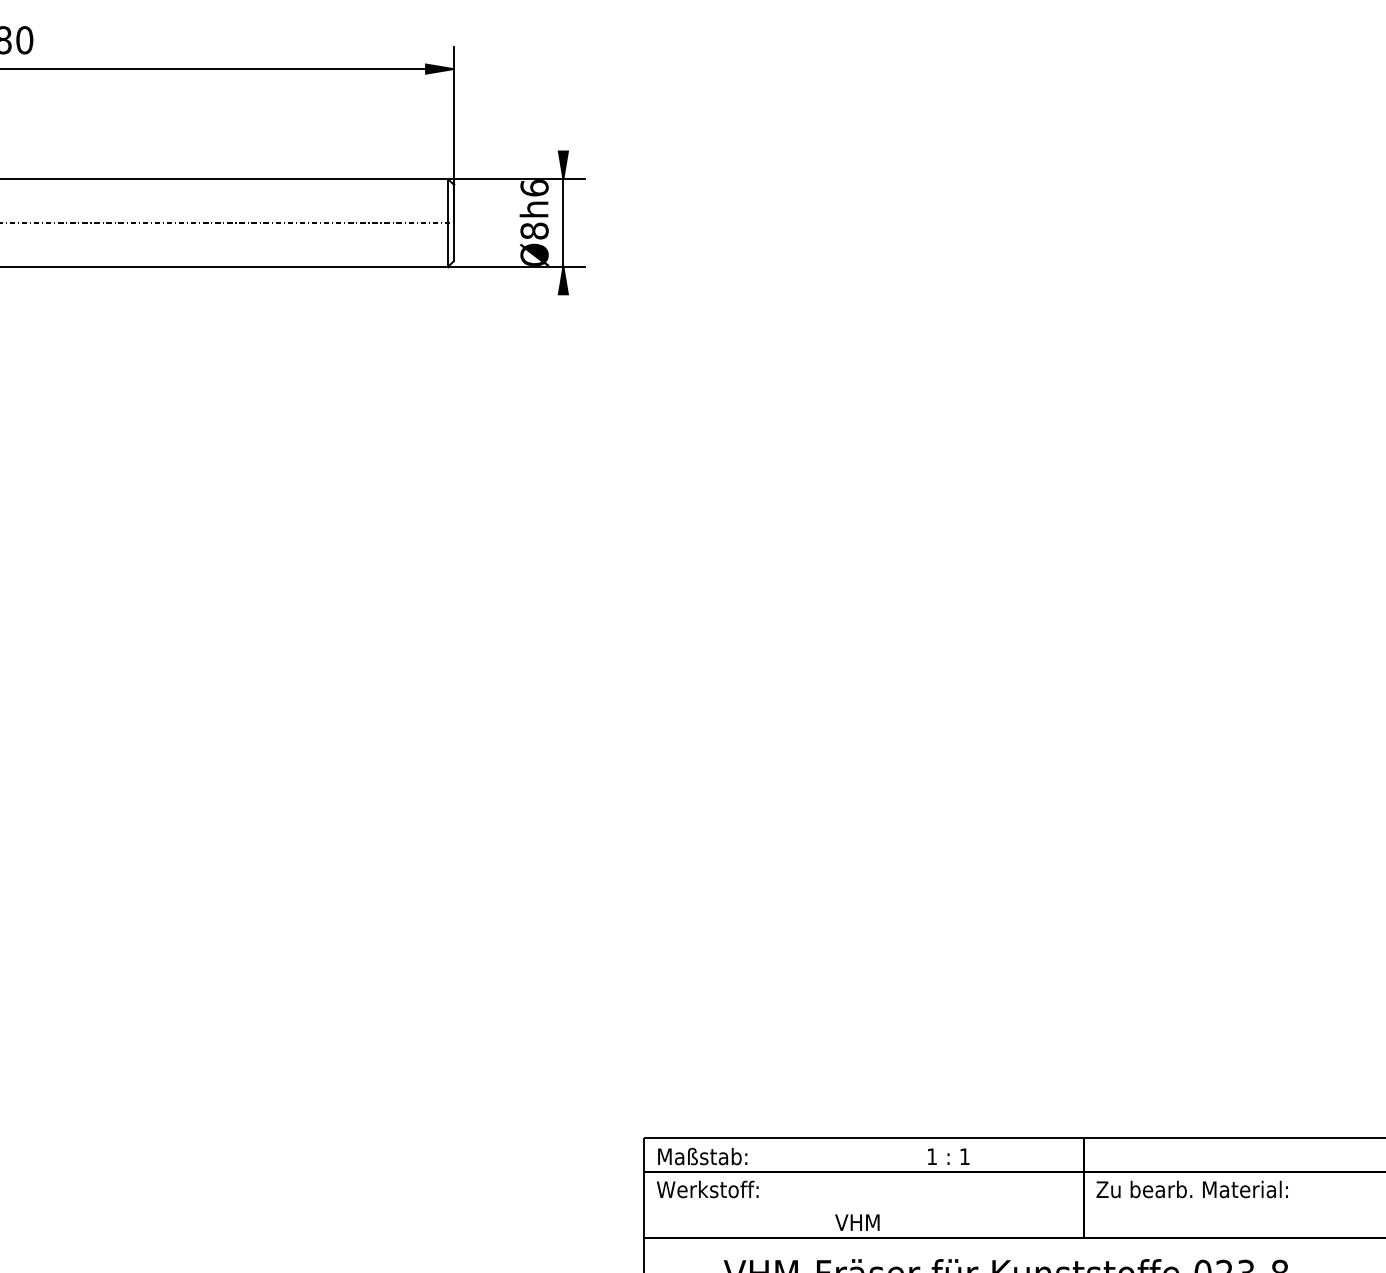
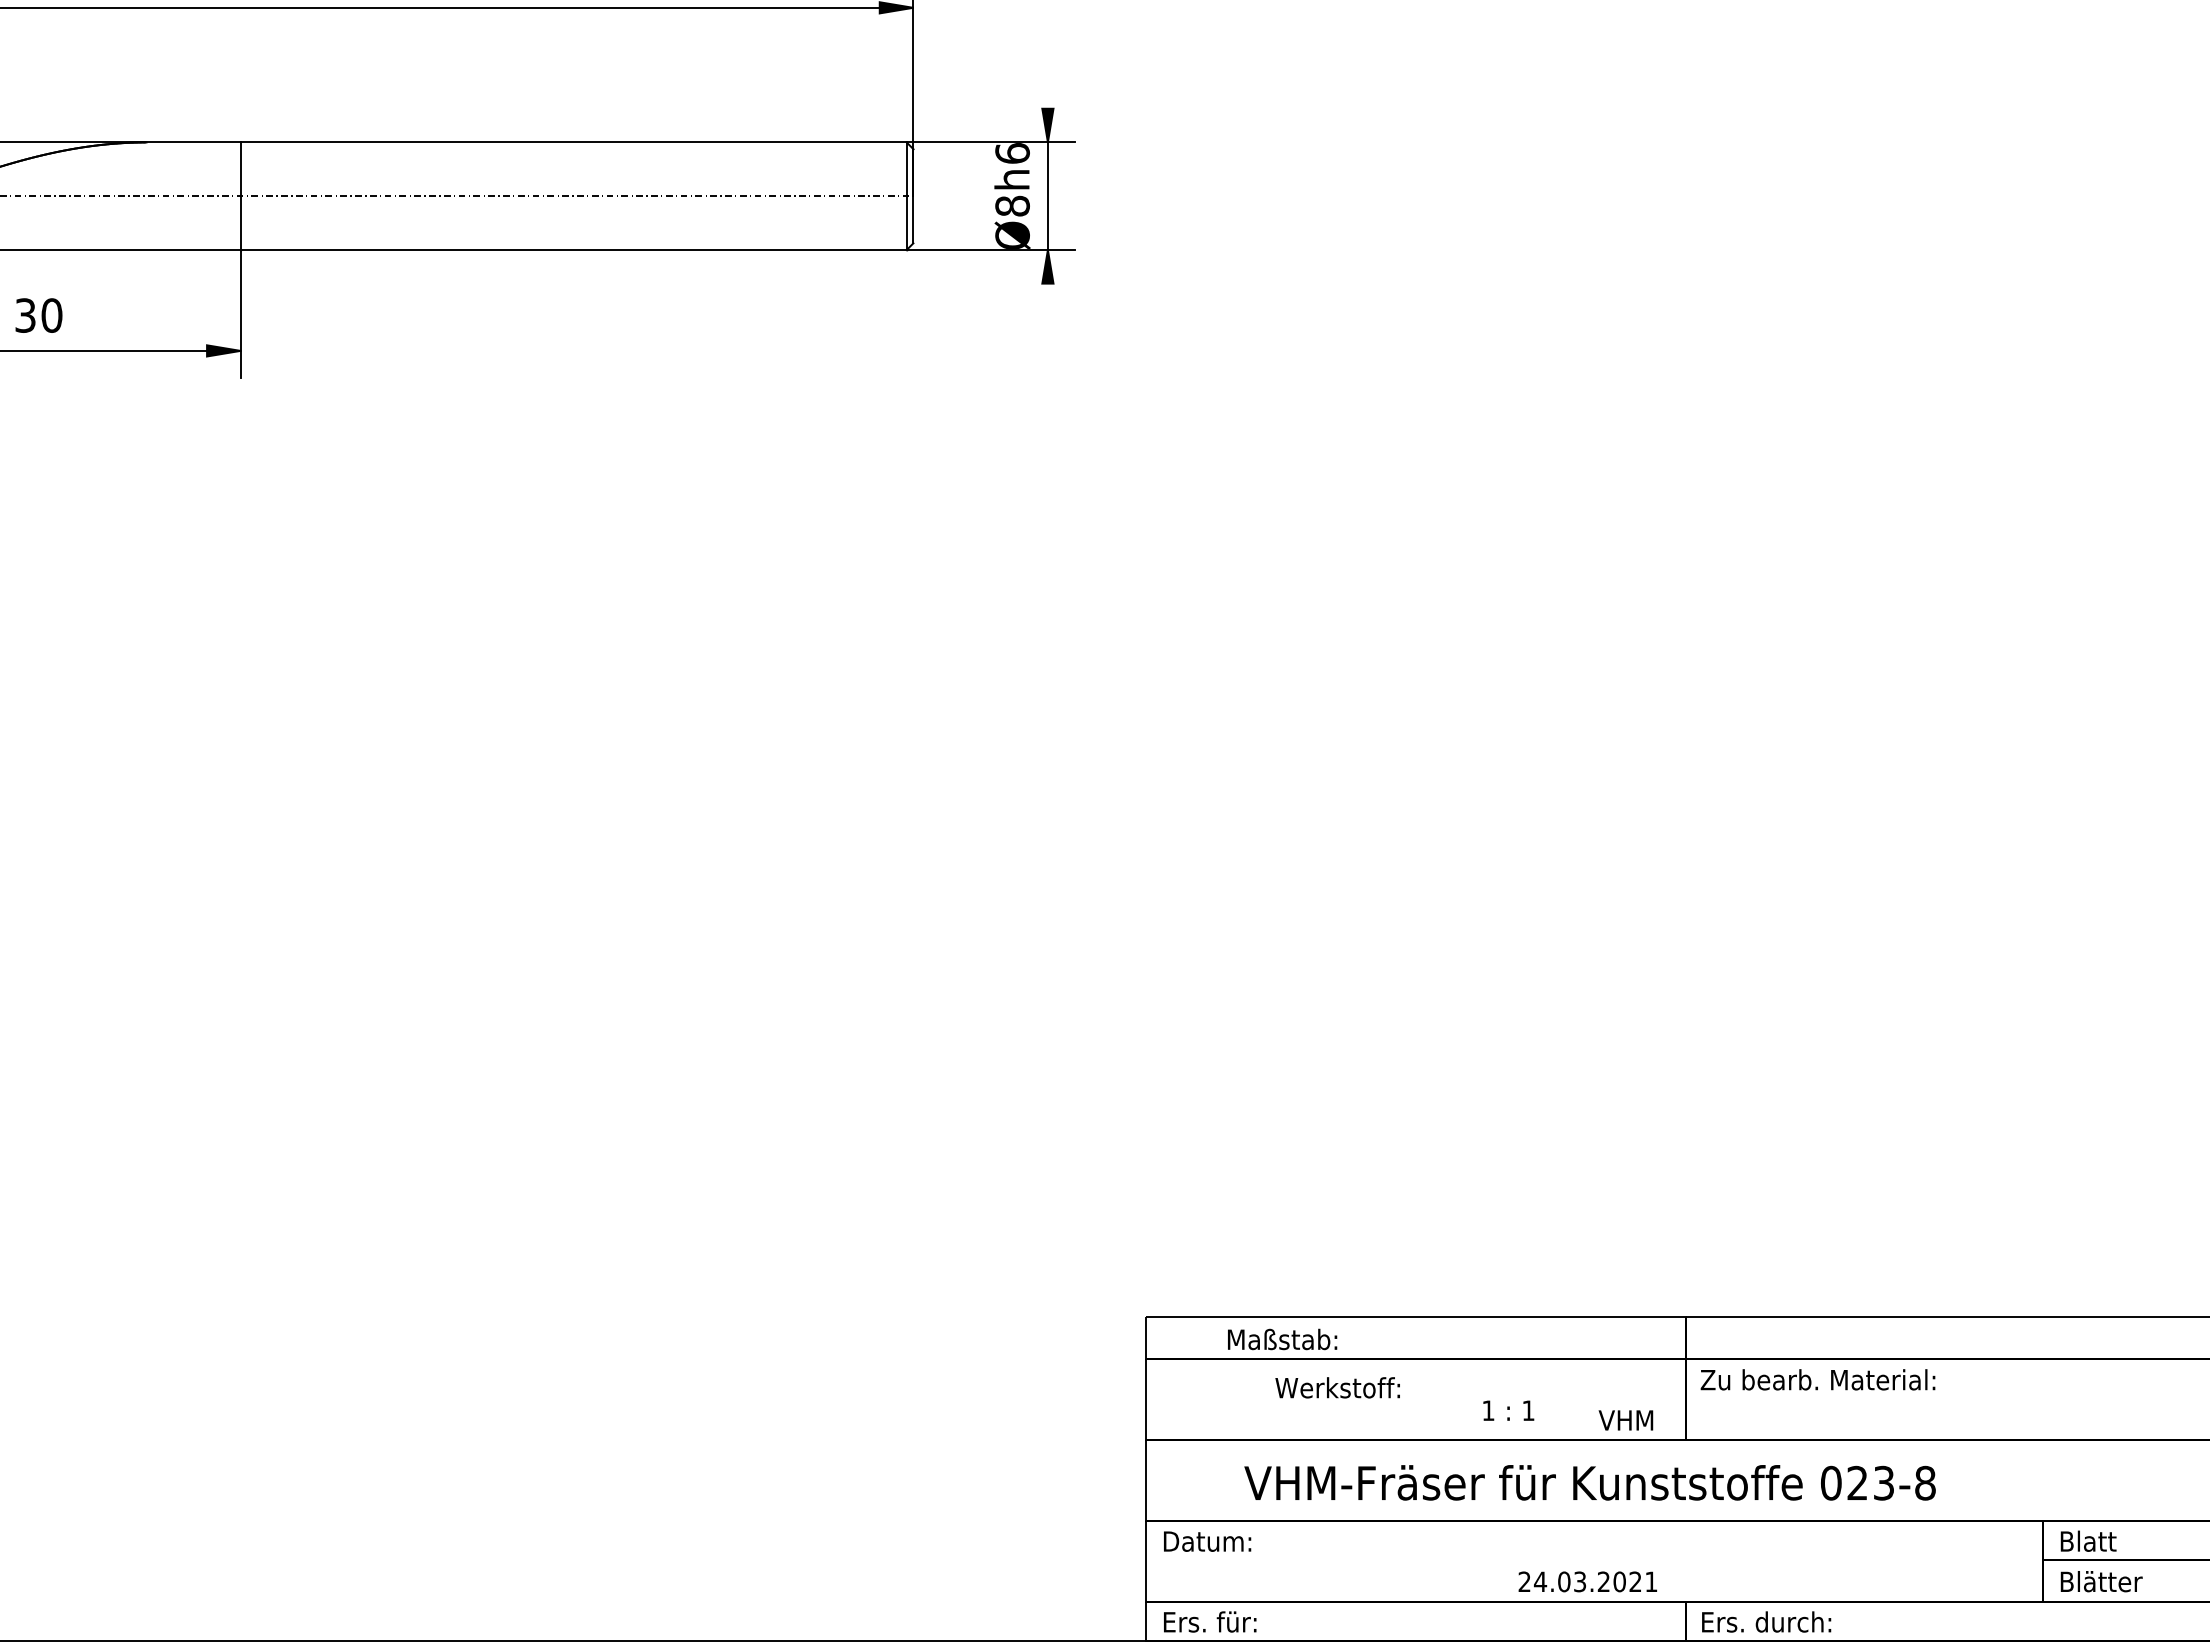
text: (702, 1156) -> (1282, 1339), moved
text: (948, 1156) -> (1508, 1410), moved
text: (707, 1189) -> (1337, 1387), moved
text: (857, 1222) -> (1625, 1420), moved

